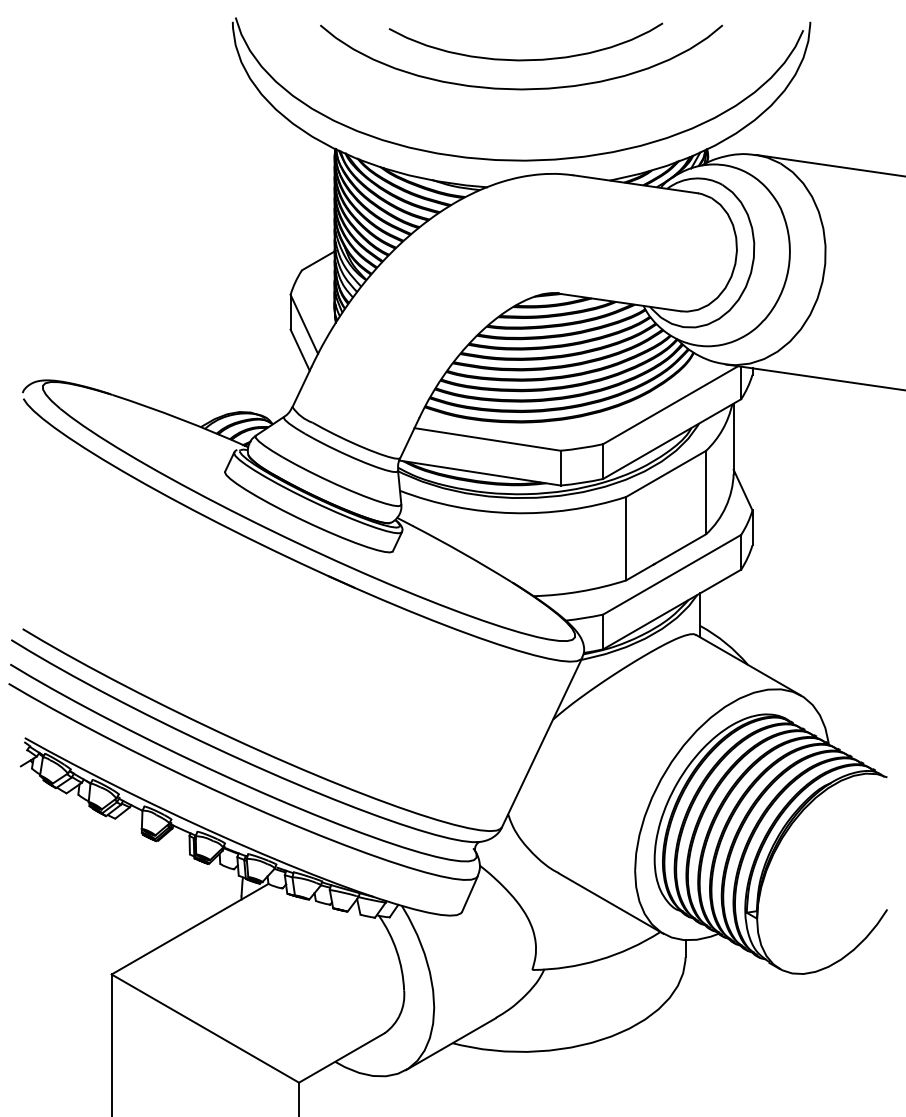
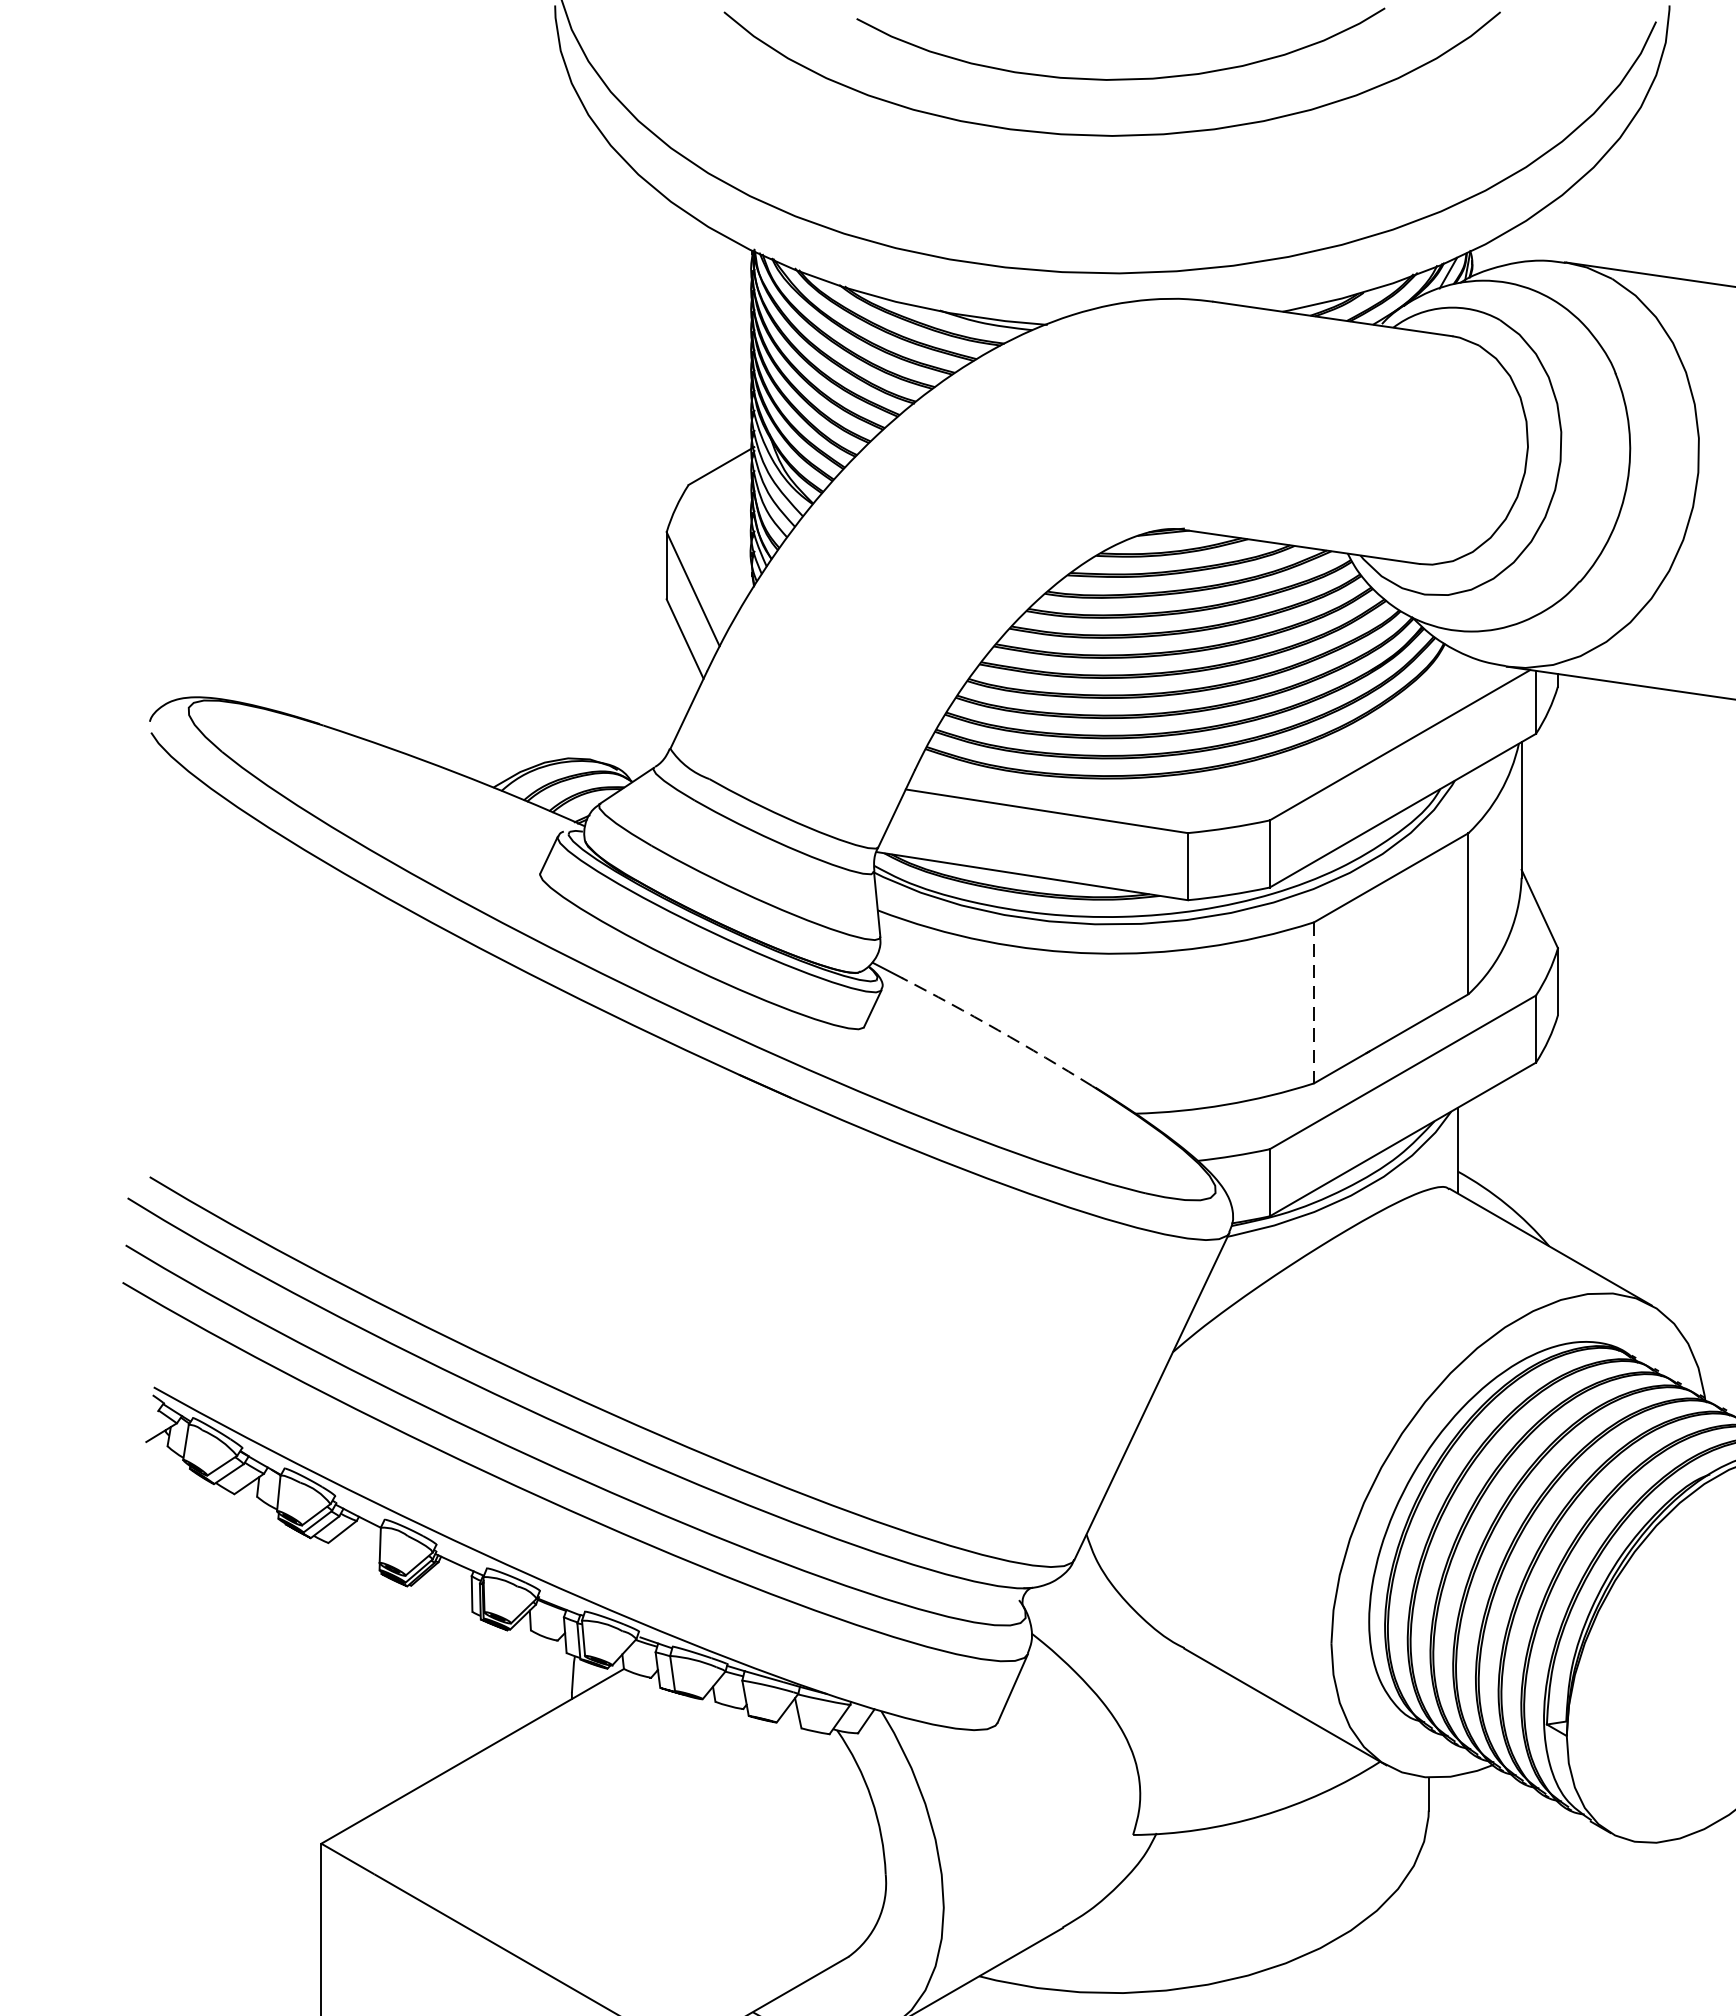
line: (626, 538) -> (1314, 1002), solid -> dashed
arc: (462, 552) -> (998, 1029), solid -> dashed

